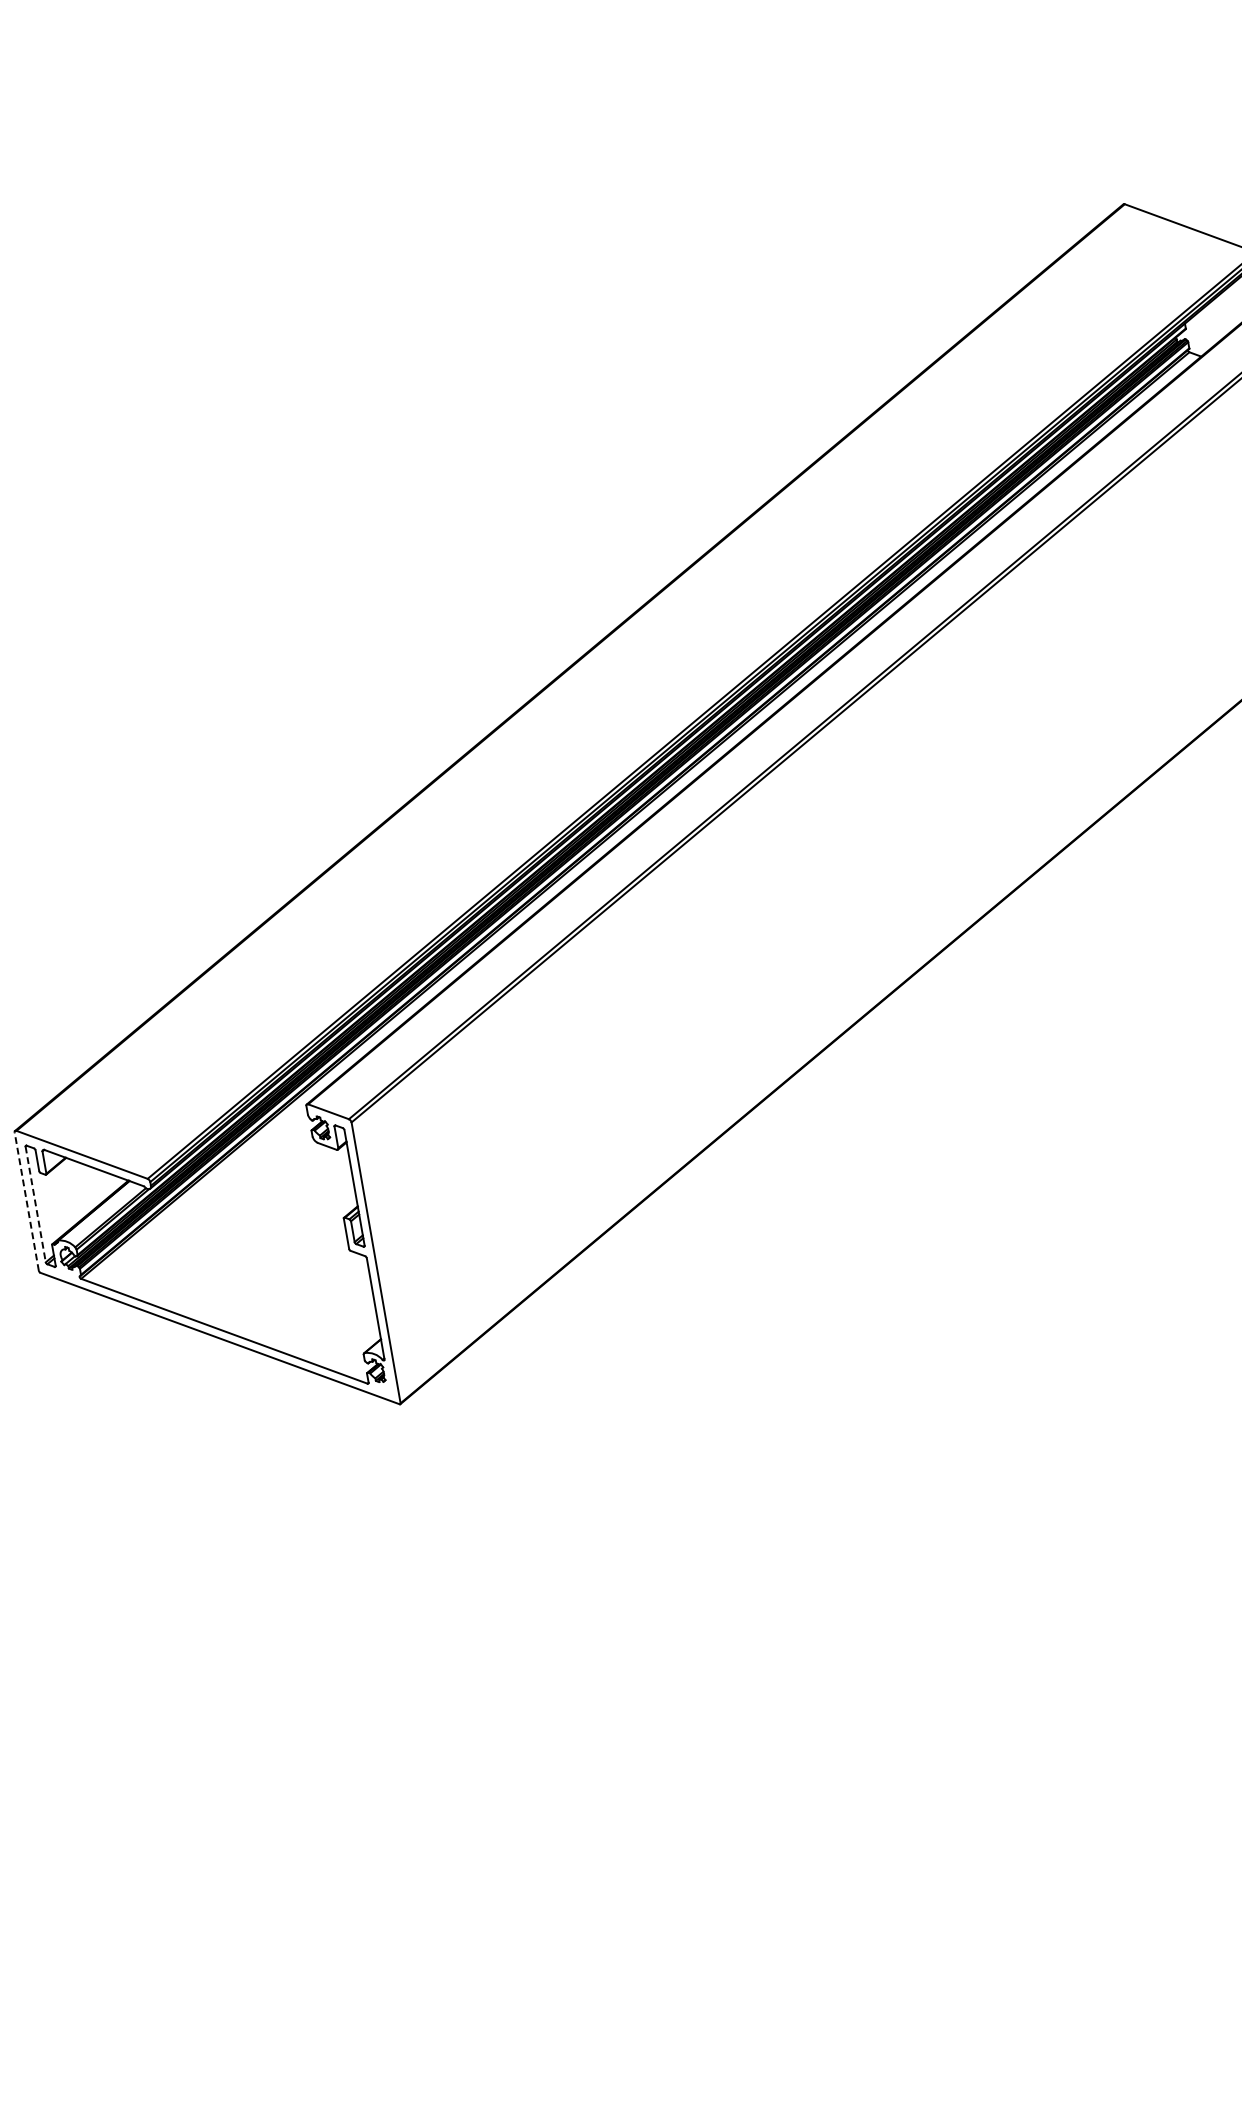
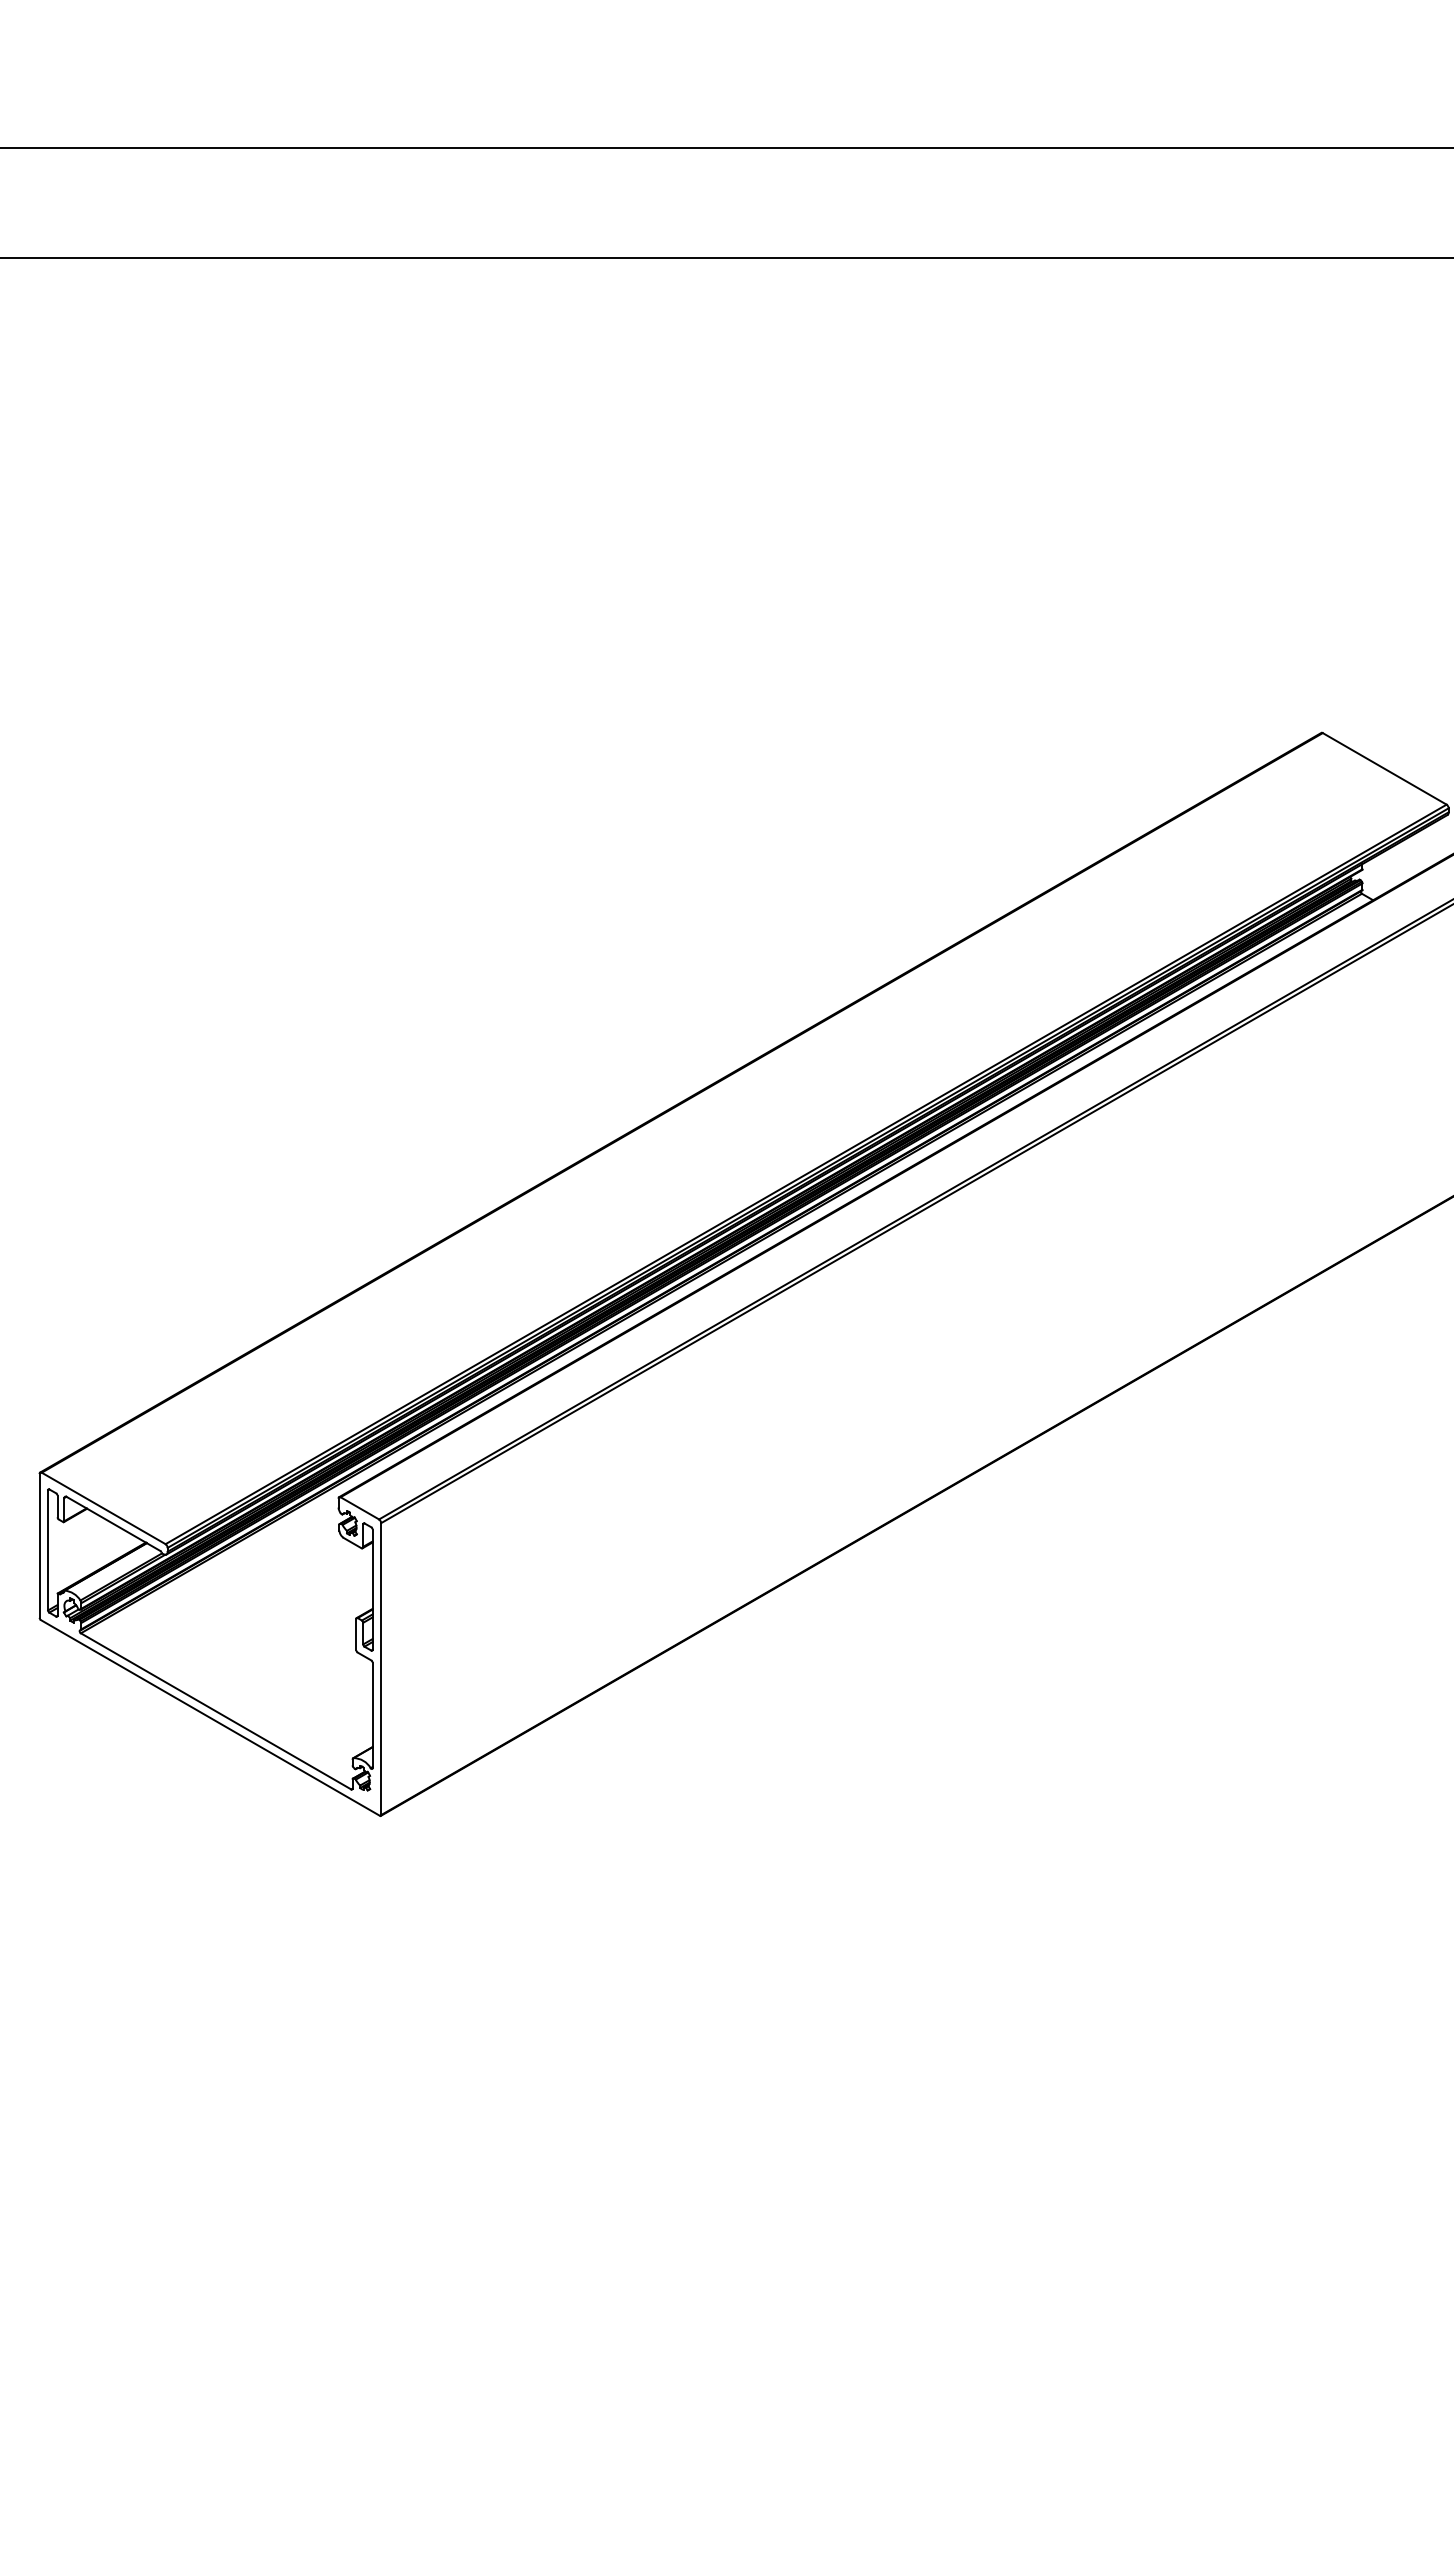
line: (26, 1201) -> (39, 1545), dashed -> solid
line: (36, 1204) -> (48, 1550), dashed -> solid

